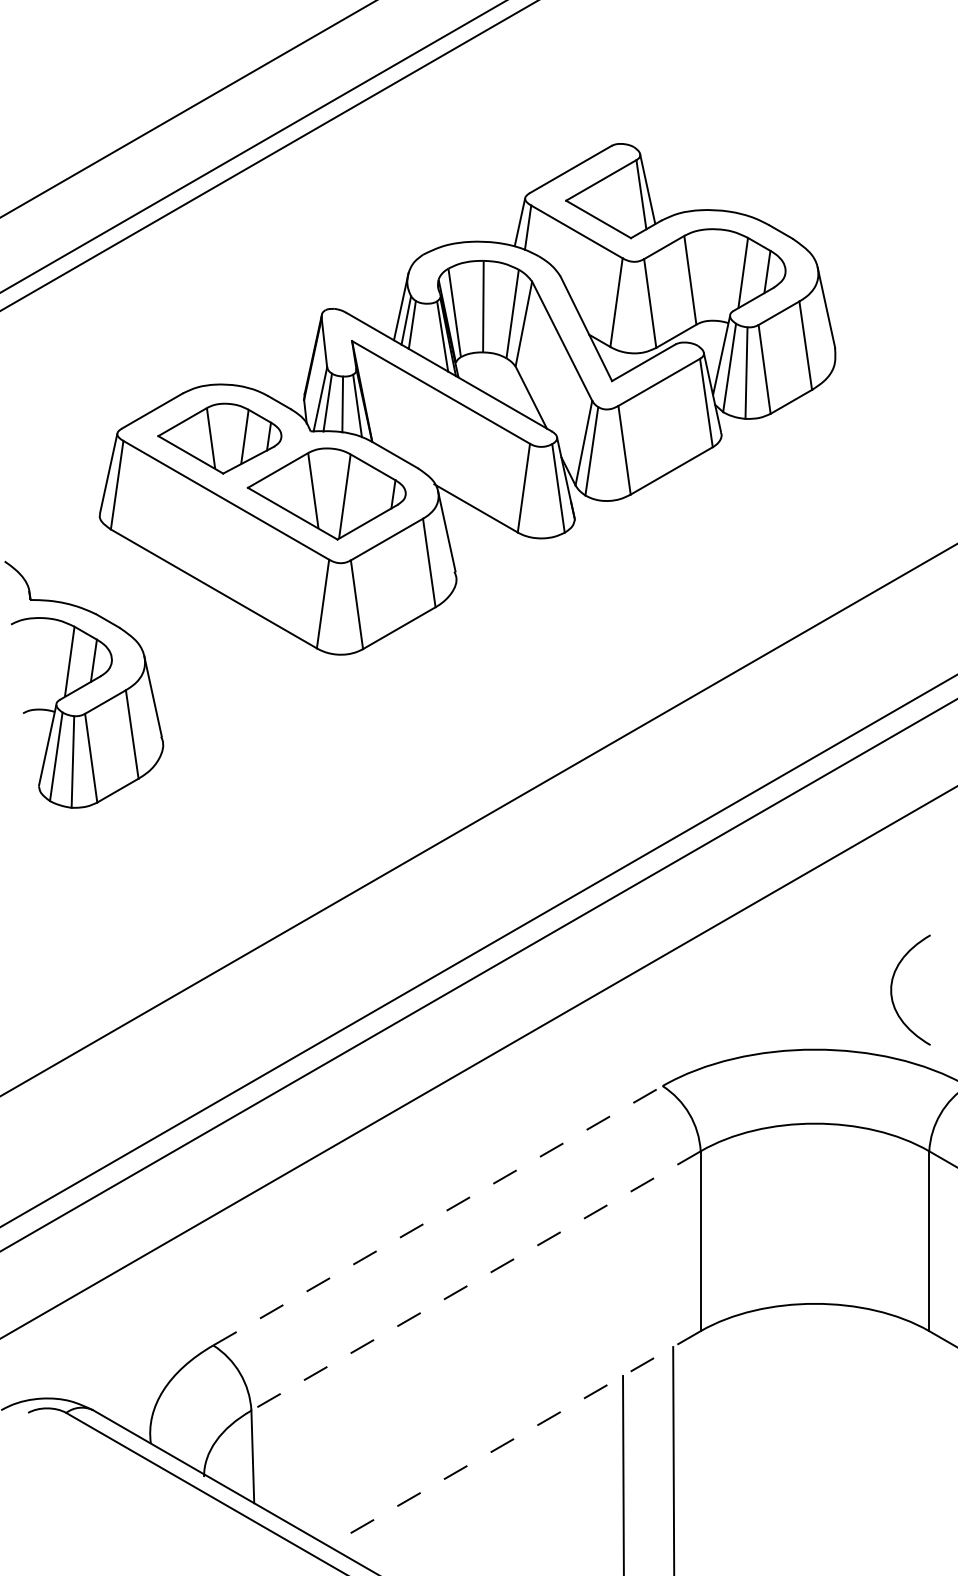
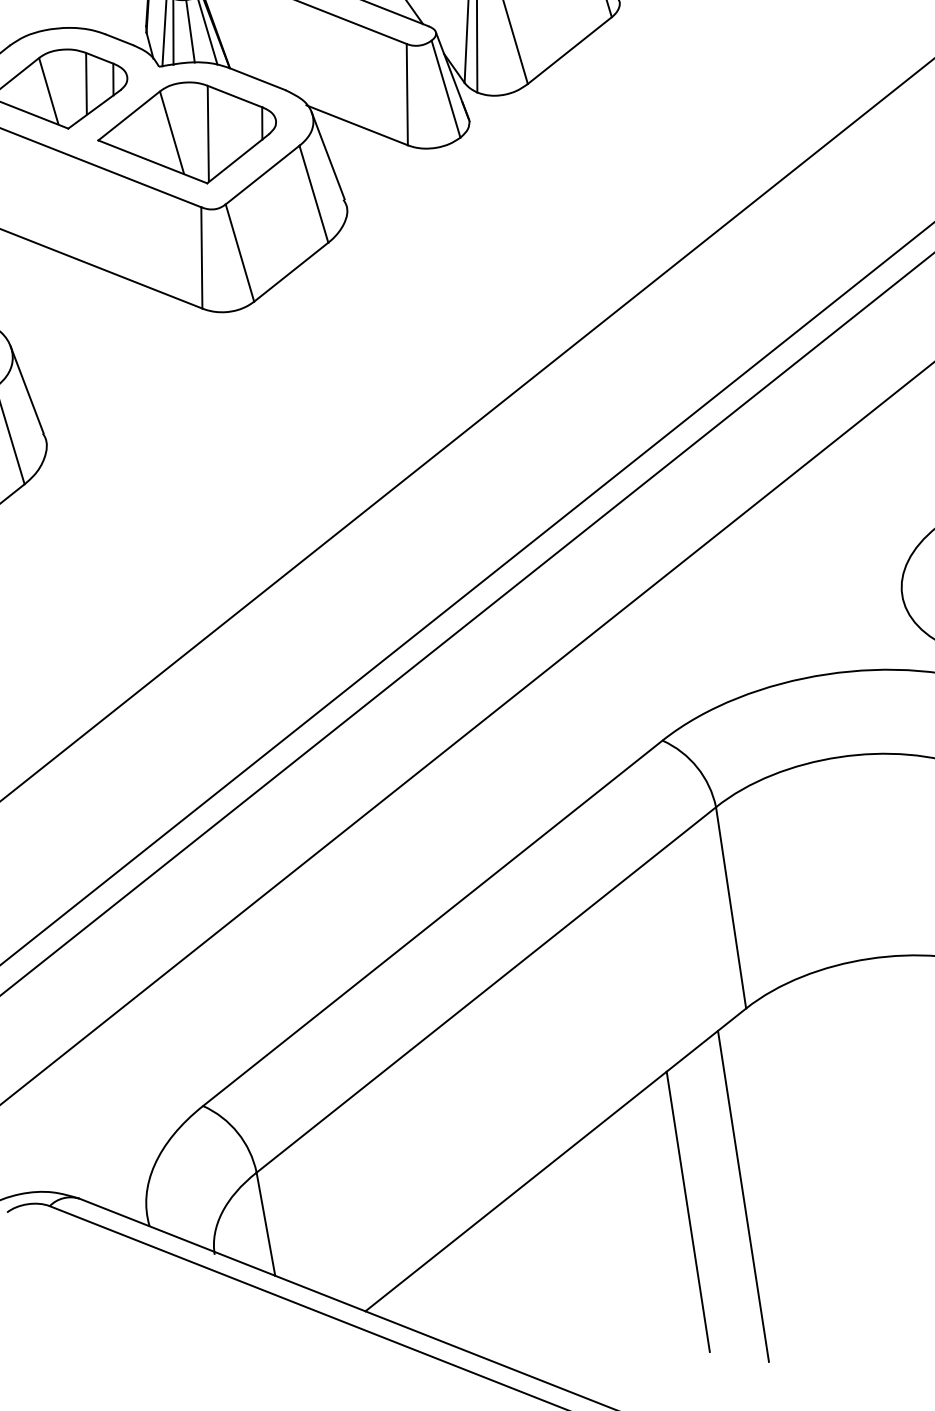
line: (438, 1215) -> (433, 922), dashed -> solid
line: (475, 1281) -> (485, 990), dashed -> solid
line: (514, 1438) -> (555, 1159), dashed -> solid

